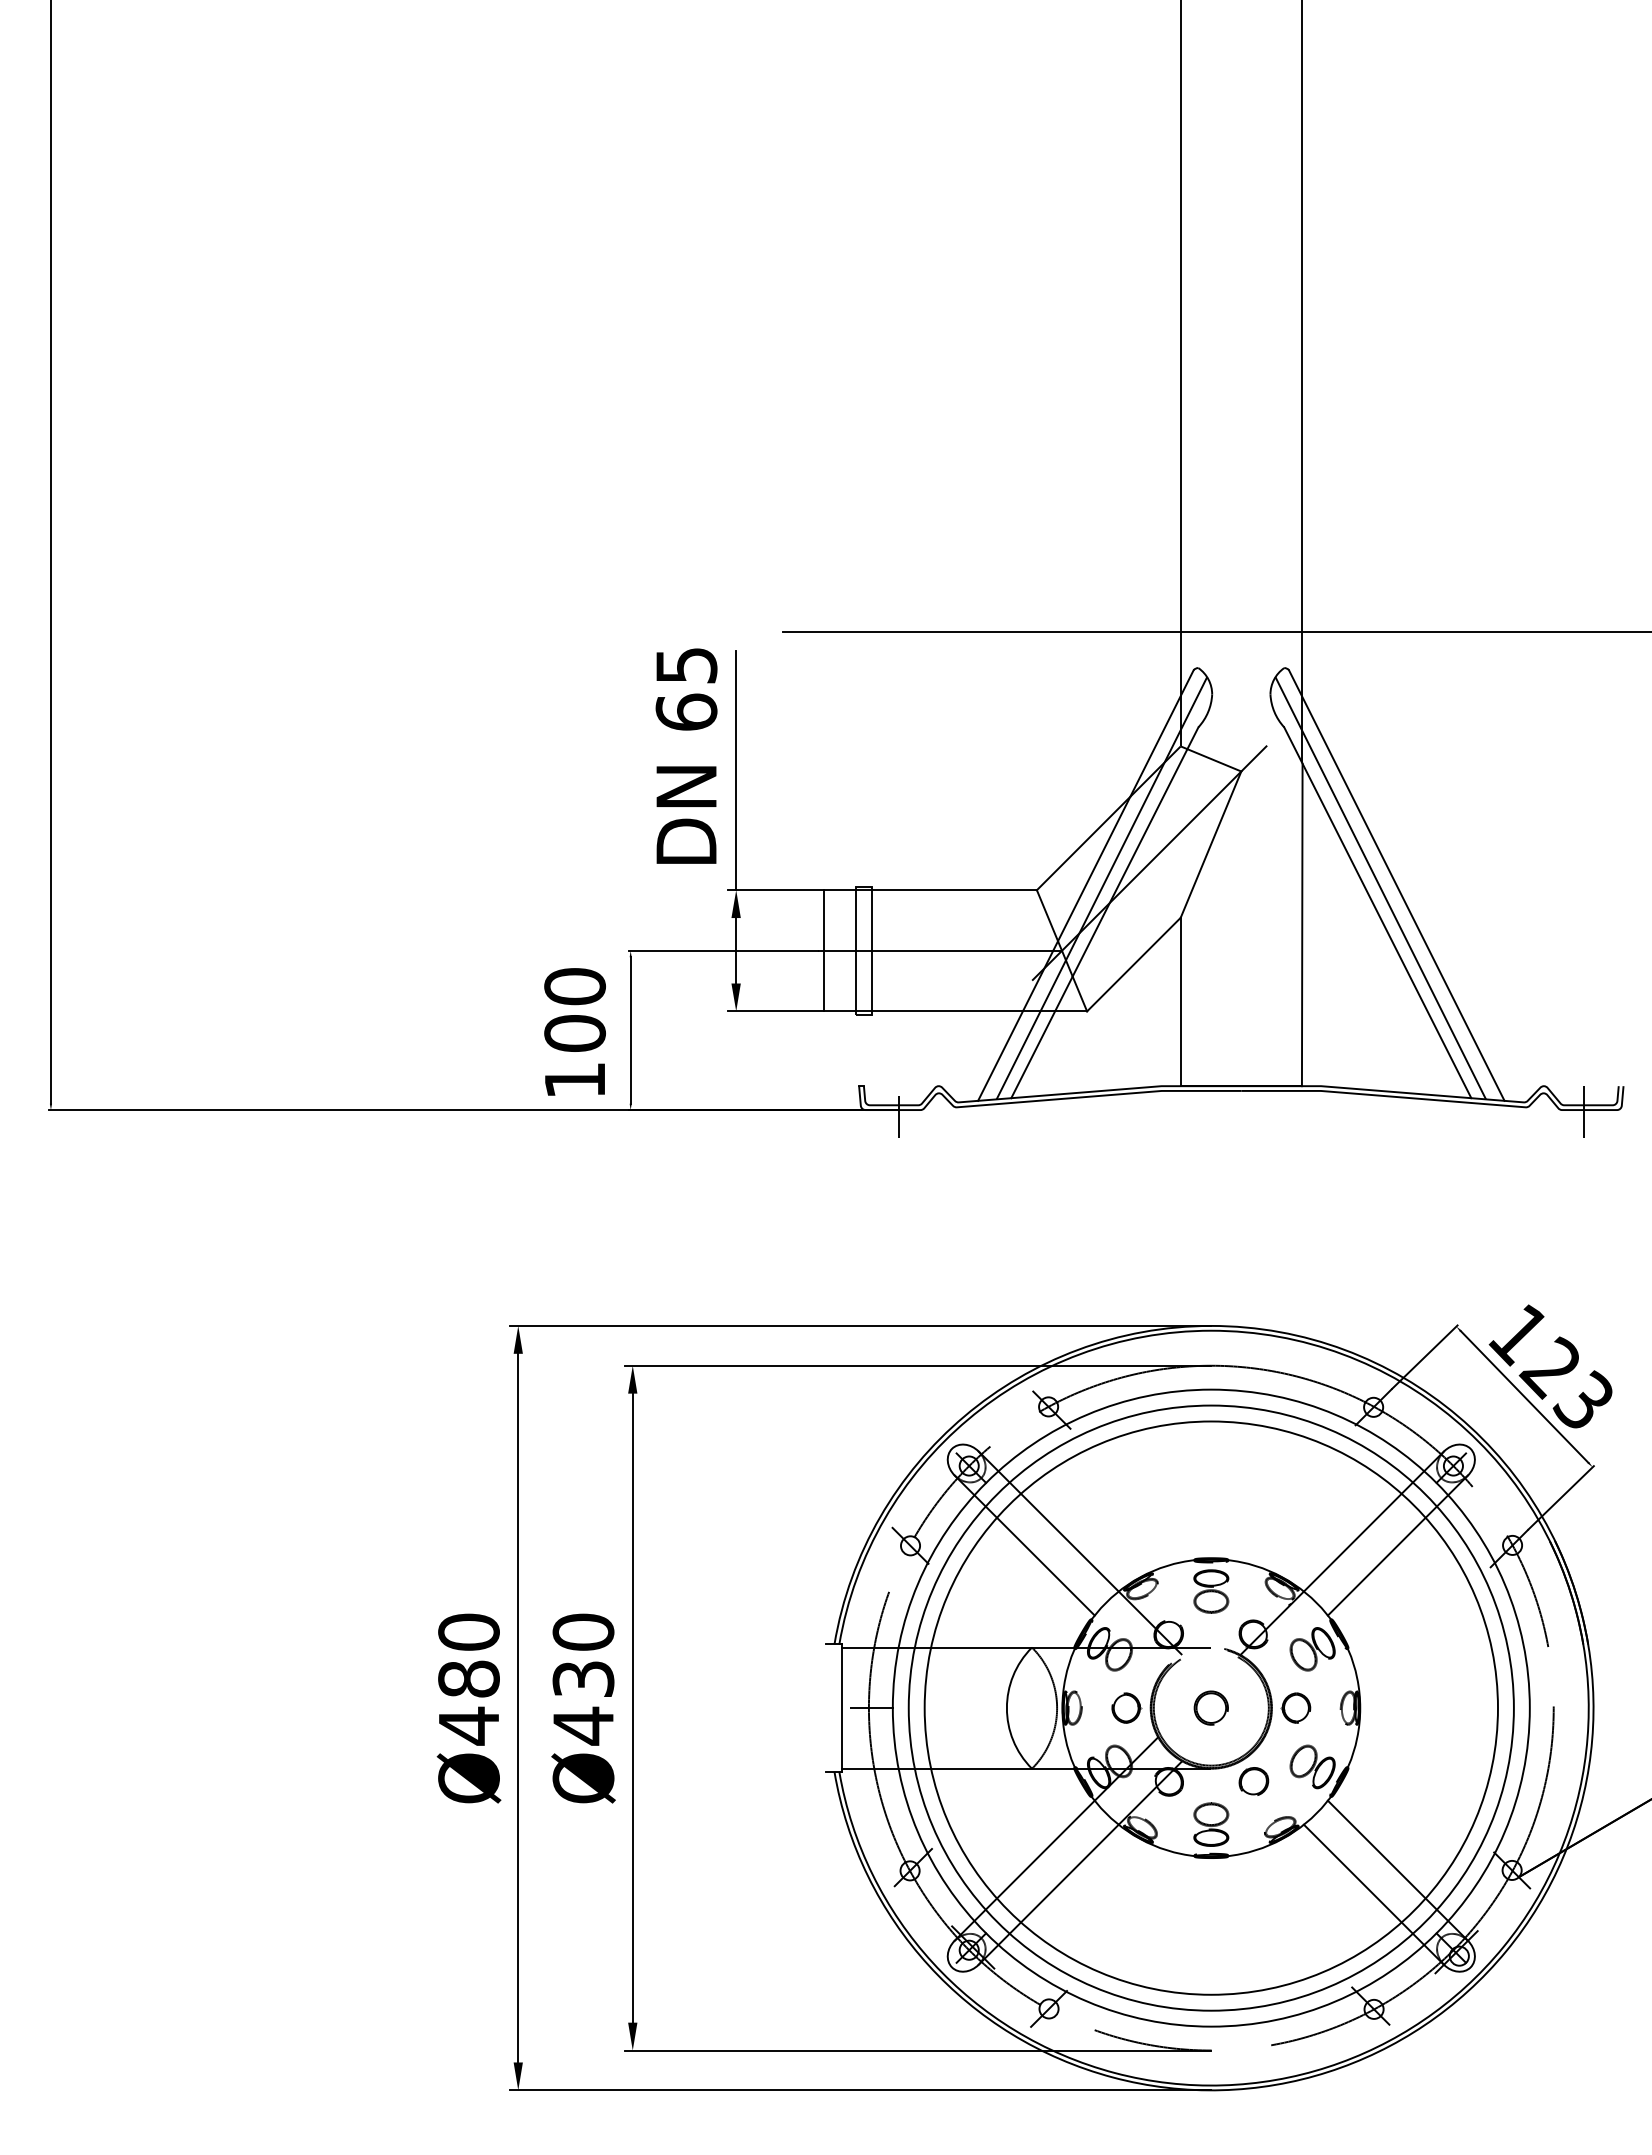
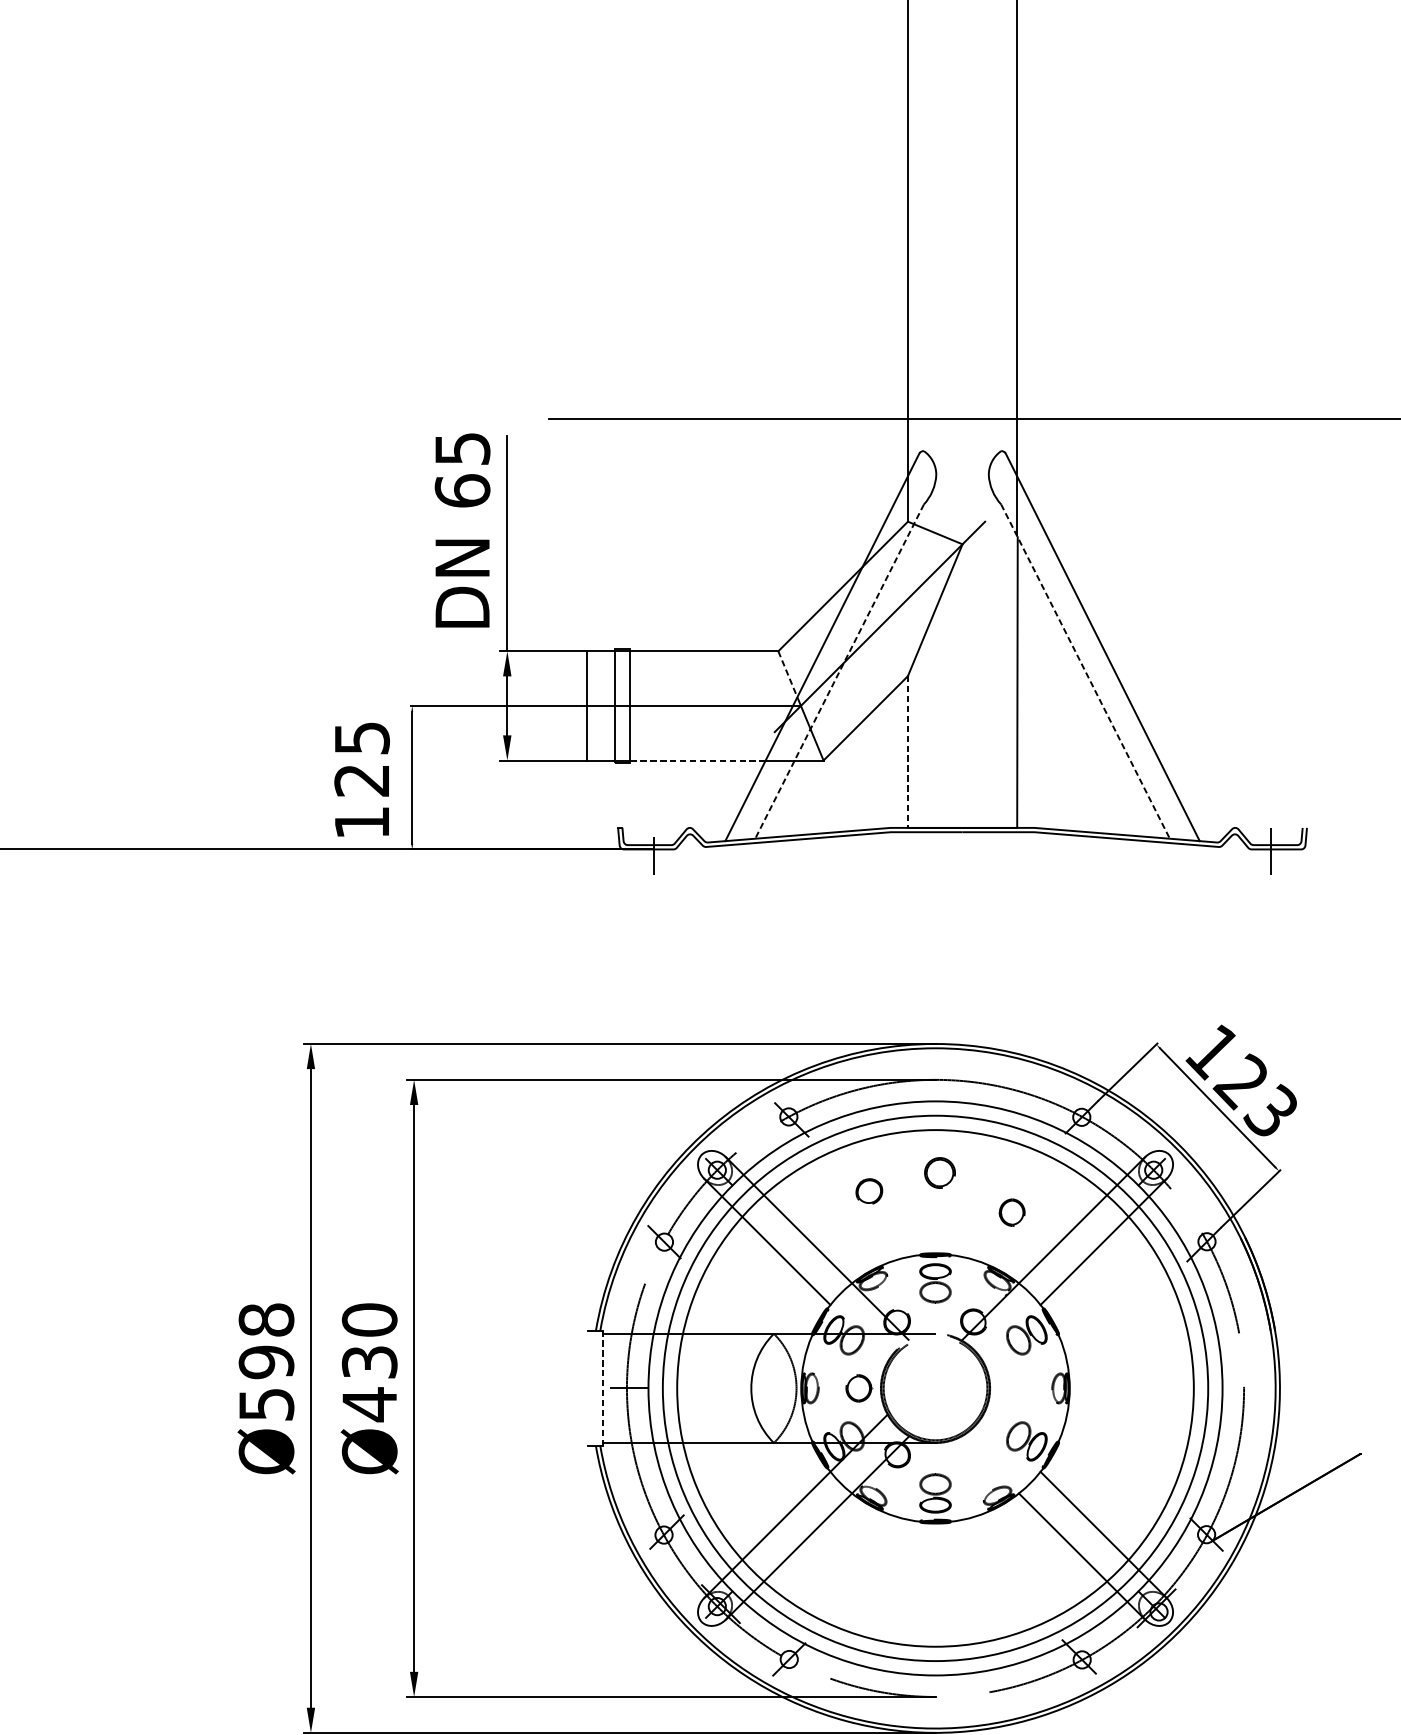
line: (1101, 888) -> (836, 649), removed
line: (1380, 888) -> (1087, 649), removed
line: (1104, 912) -> (839, 671), solid -> dashed
line: (1377, 912) -> (1085, 671), solid -> dashed
line: (1047, 915) -> (787, 674), solid -> dashed
line: (1180, 1002) -> (907, 752), solid -> dashed
text: (574, 1009) -> (361, 758), 100 -> 125
line: (947, 1011) -> (697, 760), solid -> dashed
text: (468, 1679) -> (266, 1362), Ø480 -> Ø598
part: (1210, 1707) -> (939, 1172), moved
part: (1295, 1707) -> (1011, 1212), moved
line: (842, 1708) -> (603, 1388), solid -> dashed
part: (1253, 1781) -> (868, 1191), moved

